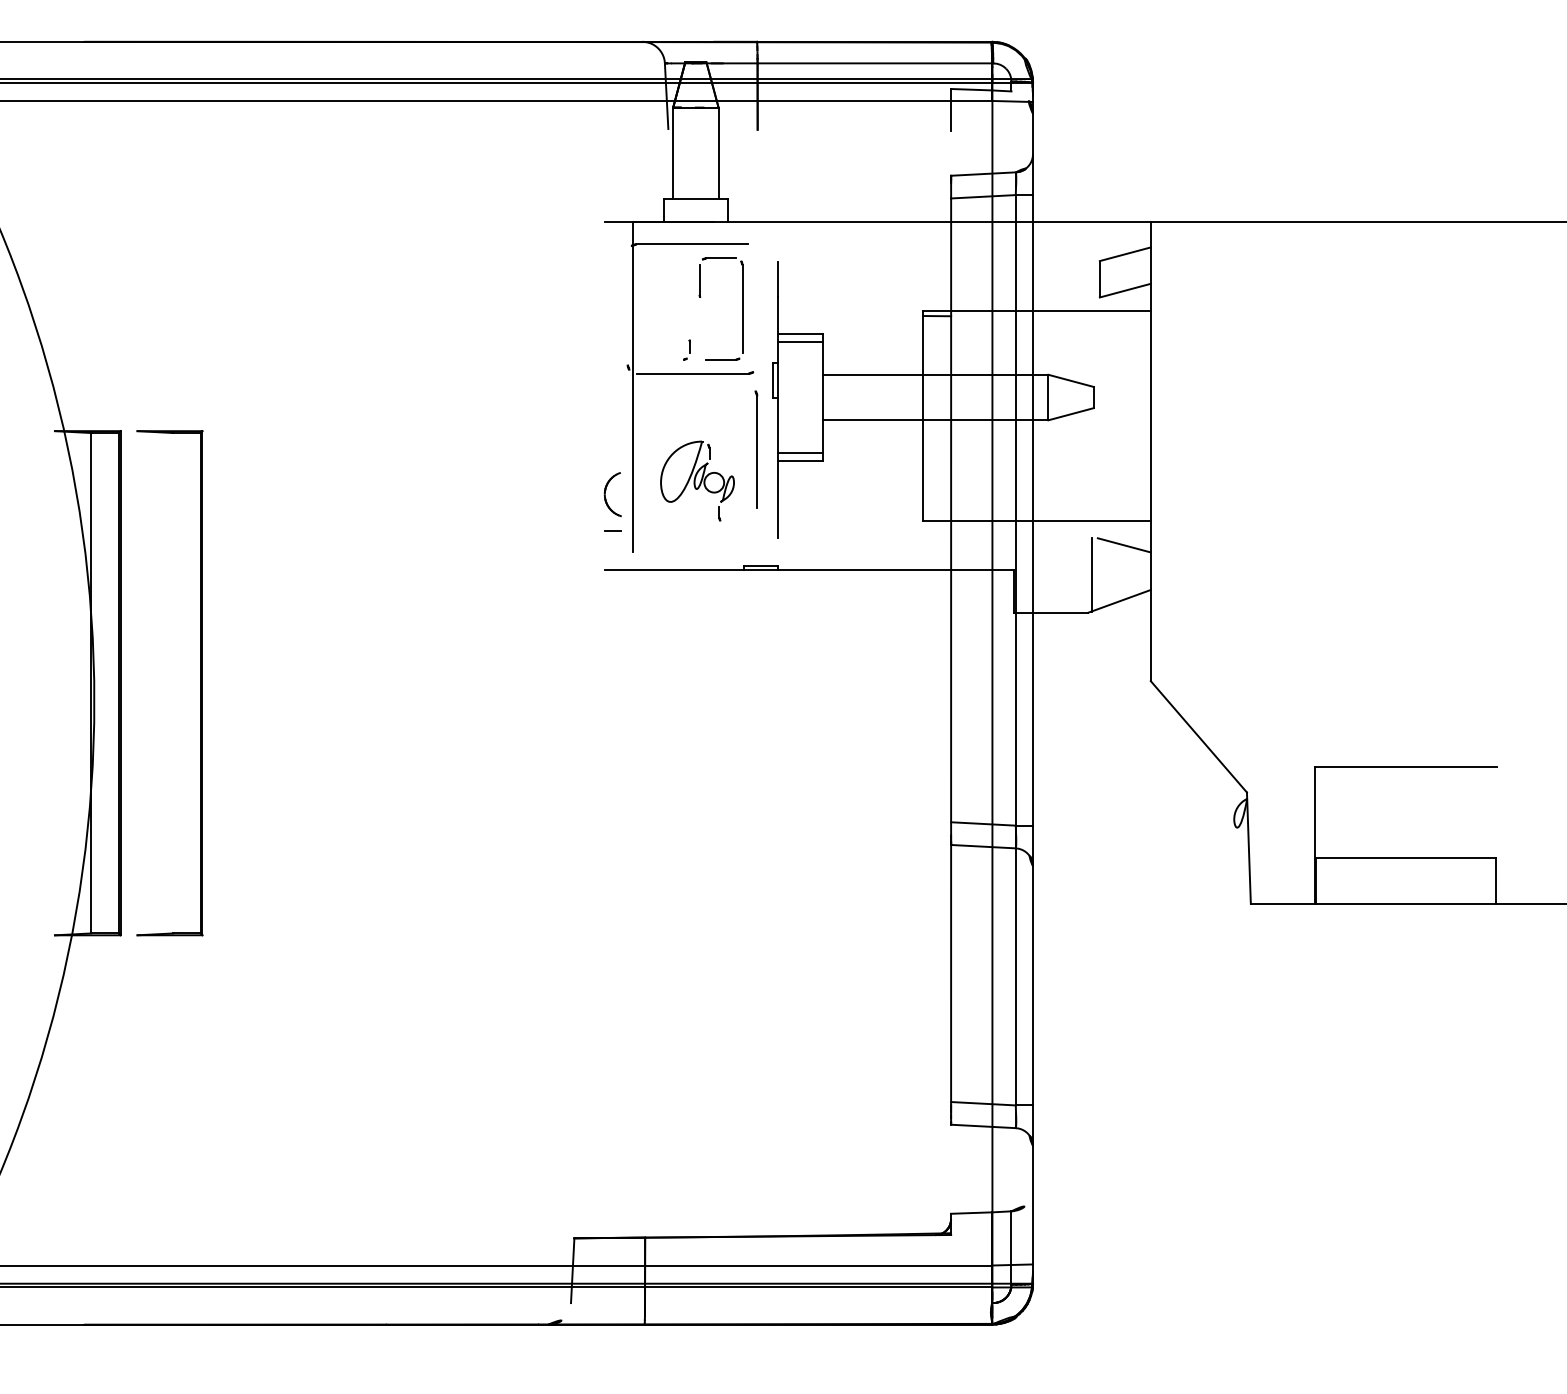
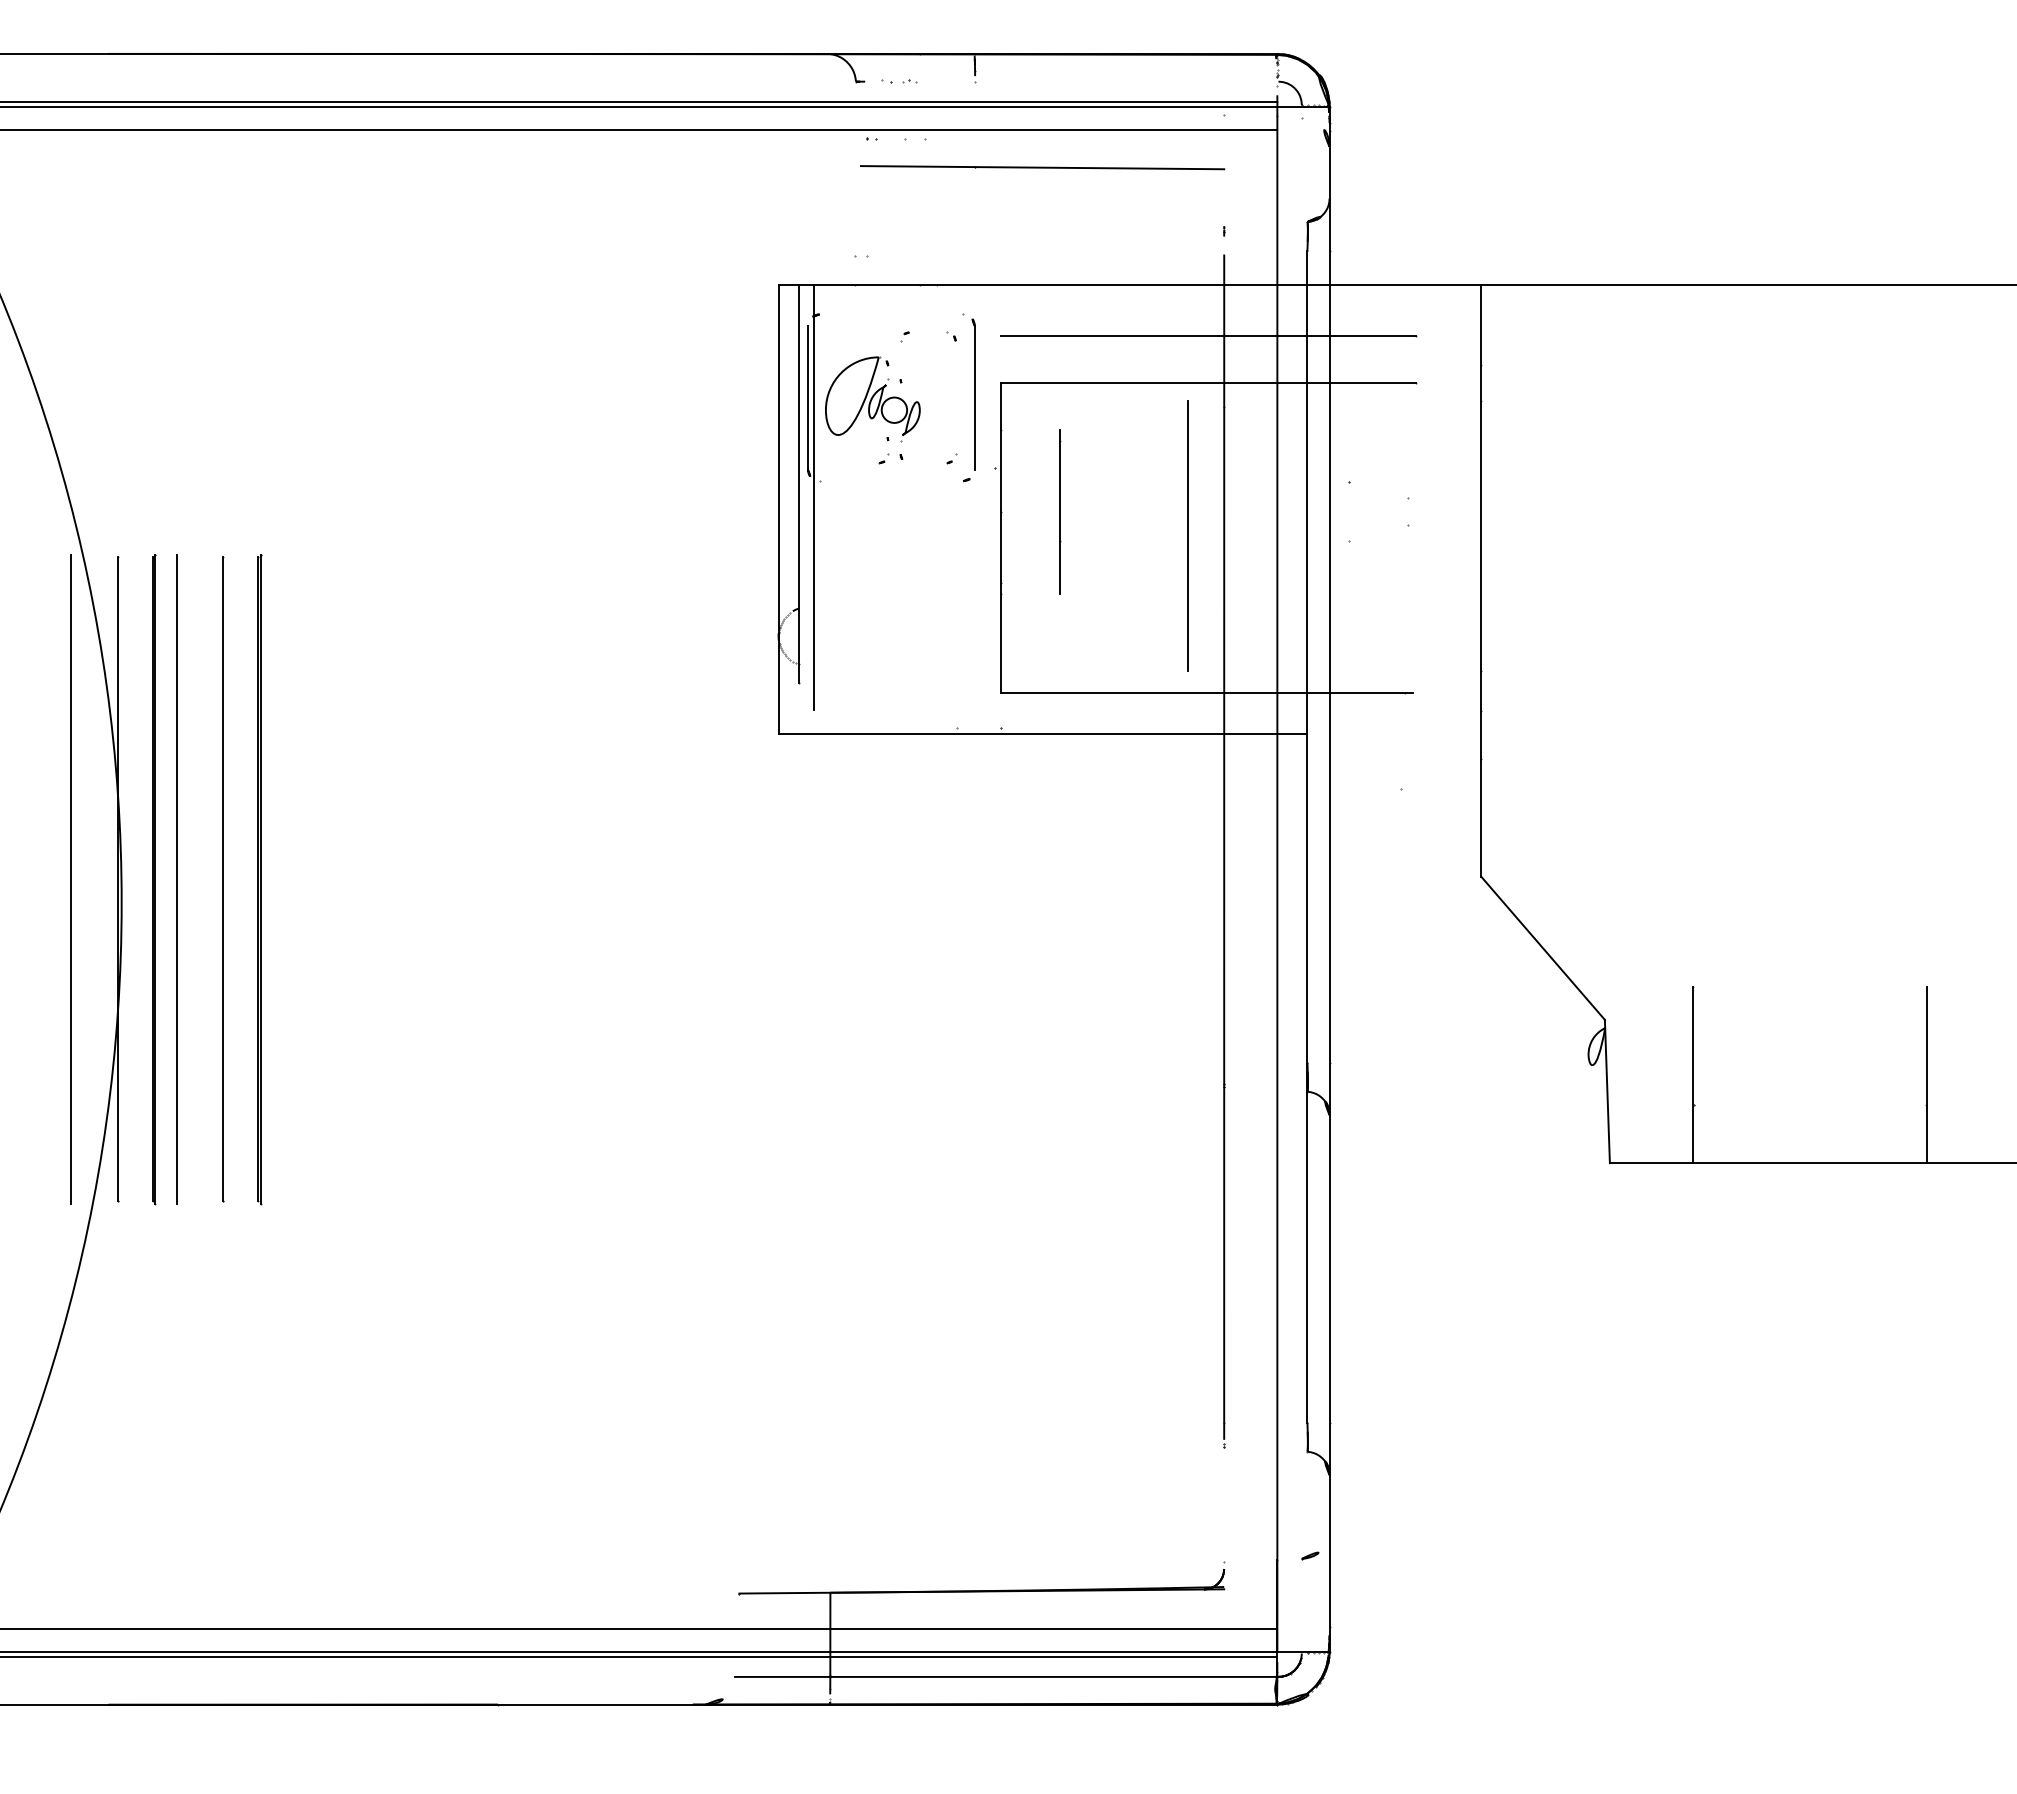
line: (809, 130) -> (1042, 167), added
line: (938, 261) -> (1208, 336), added
line: (938, 297) -> (1208, 382), added
line: (627, 308) -> (807, 397), added
line: (621, 376) -> (799, 484), added
line: (604, 395) -> (778, 509), added
part: (756, 449) -> (973, 394), moved
part: (697, 480) -> (872, 407), moved
line: (938, 538) -> (1207, 692), added
line: (54, 682) -> (70, 878), added
line: (137, 682) -> (177, 878), added
line: (173, 683) -> (223, 879), added
line: (1497, 834) -> (1927, 1074), added
line: (781, 1302) -> (1005, 1676), added

